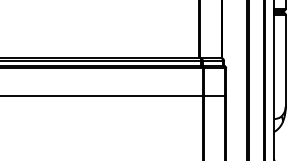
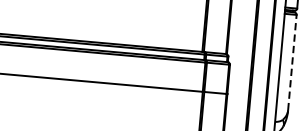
line: (285, 60) -> (292, 62), solid -> dashed

